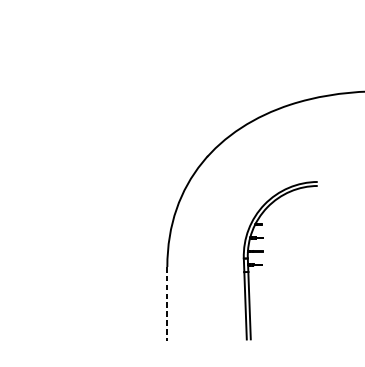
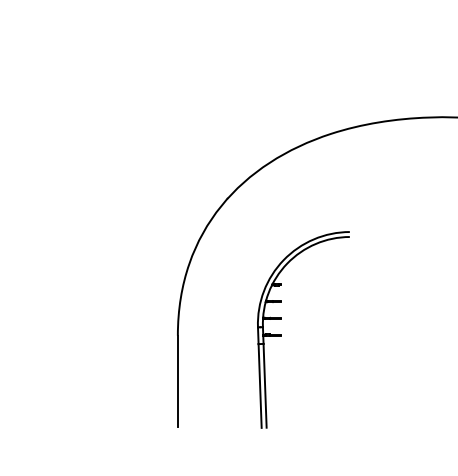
part: (262, 264) -> (281, 334), moved
line: (167, 303) -> (177, 381), dashed -> solid

